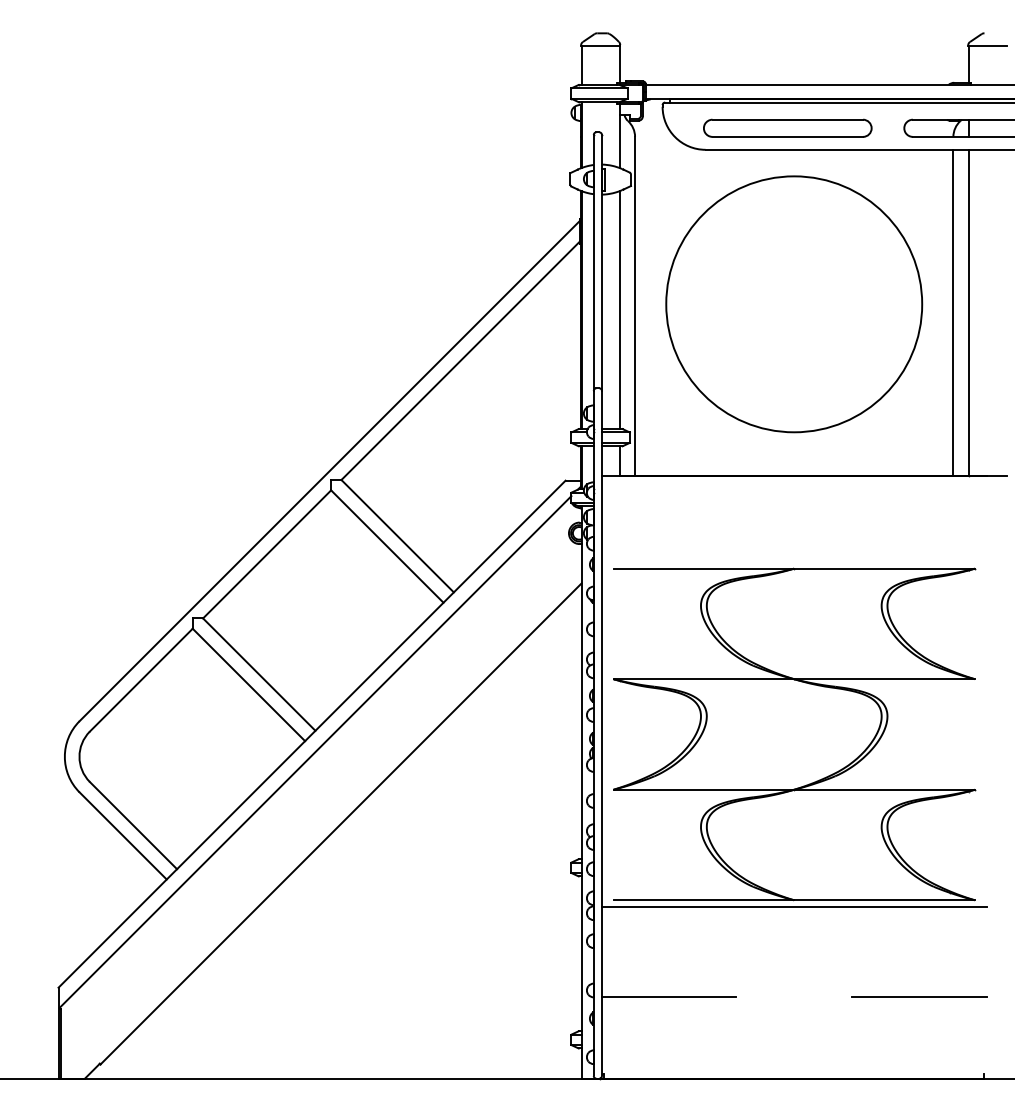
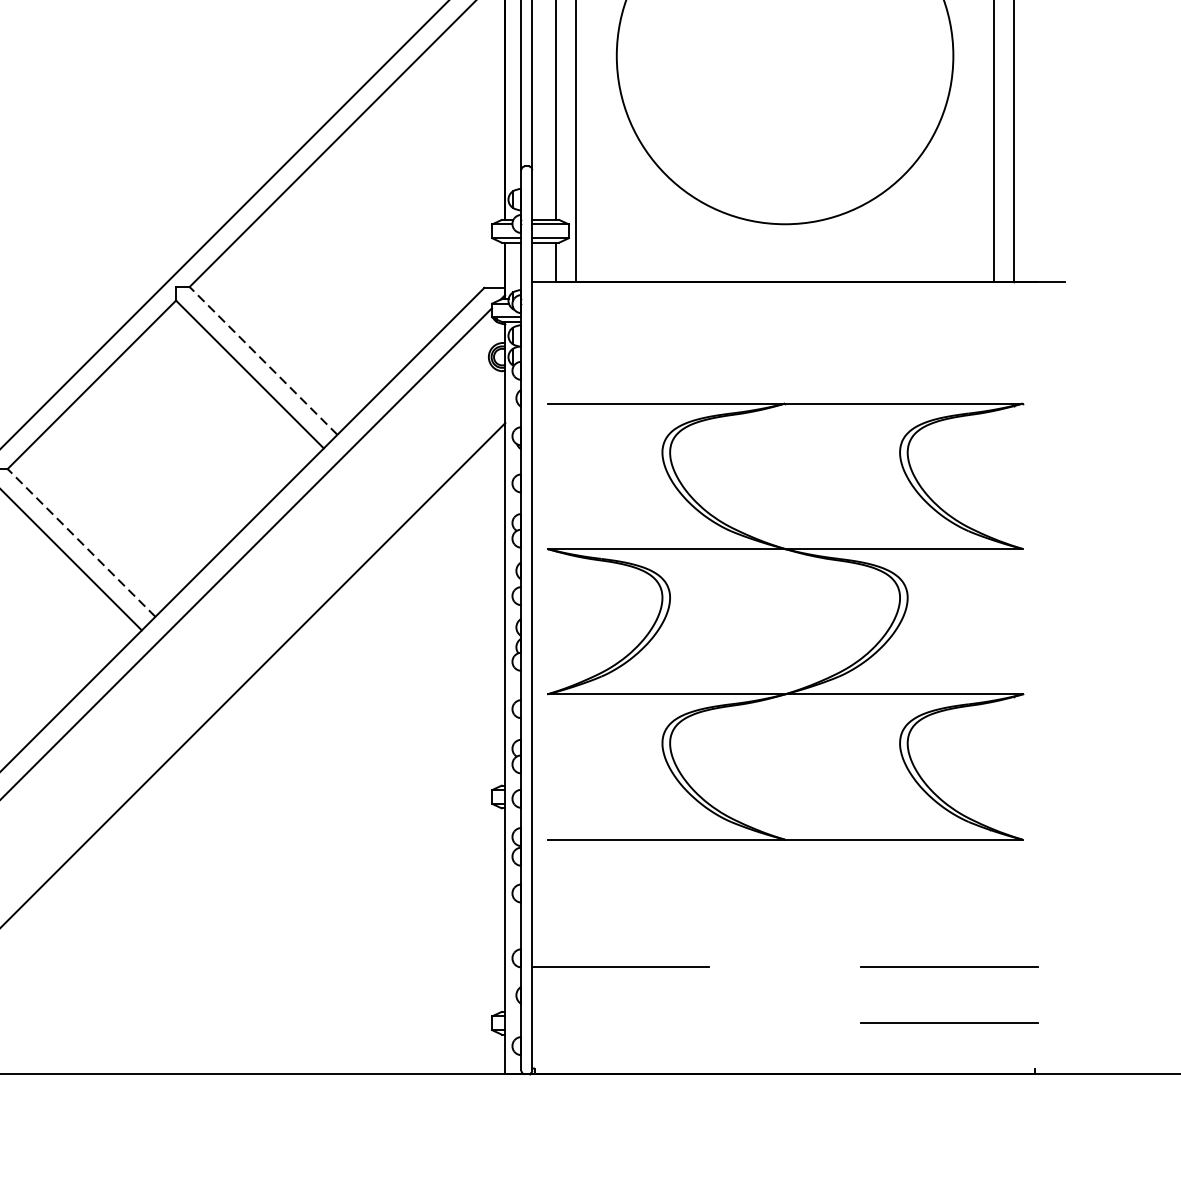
line: (397, 535) -> (263, 359), solid -> dashed
line: (258, 674) -> (80, 542), solid -> dashed
line: (793, 907) -> (784, 849), removed
line: (919, 1039) -> (949, 1022), added

